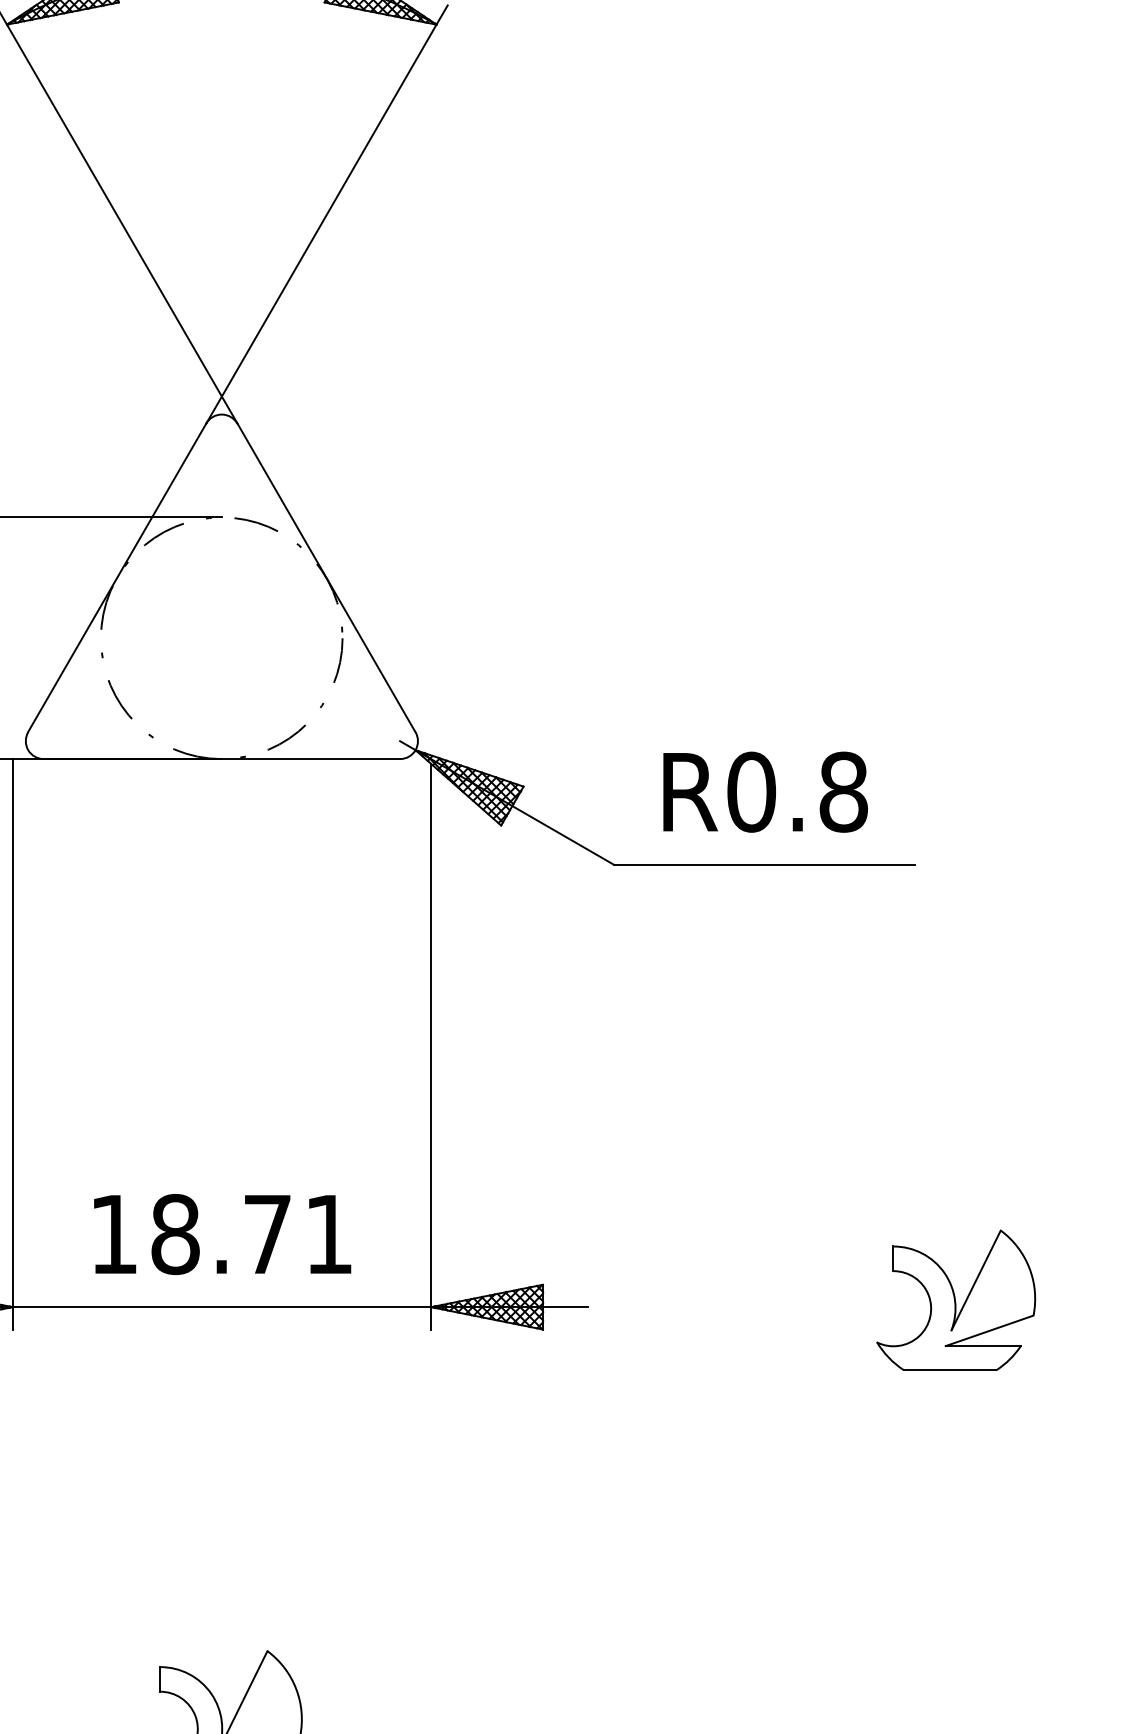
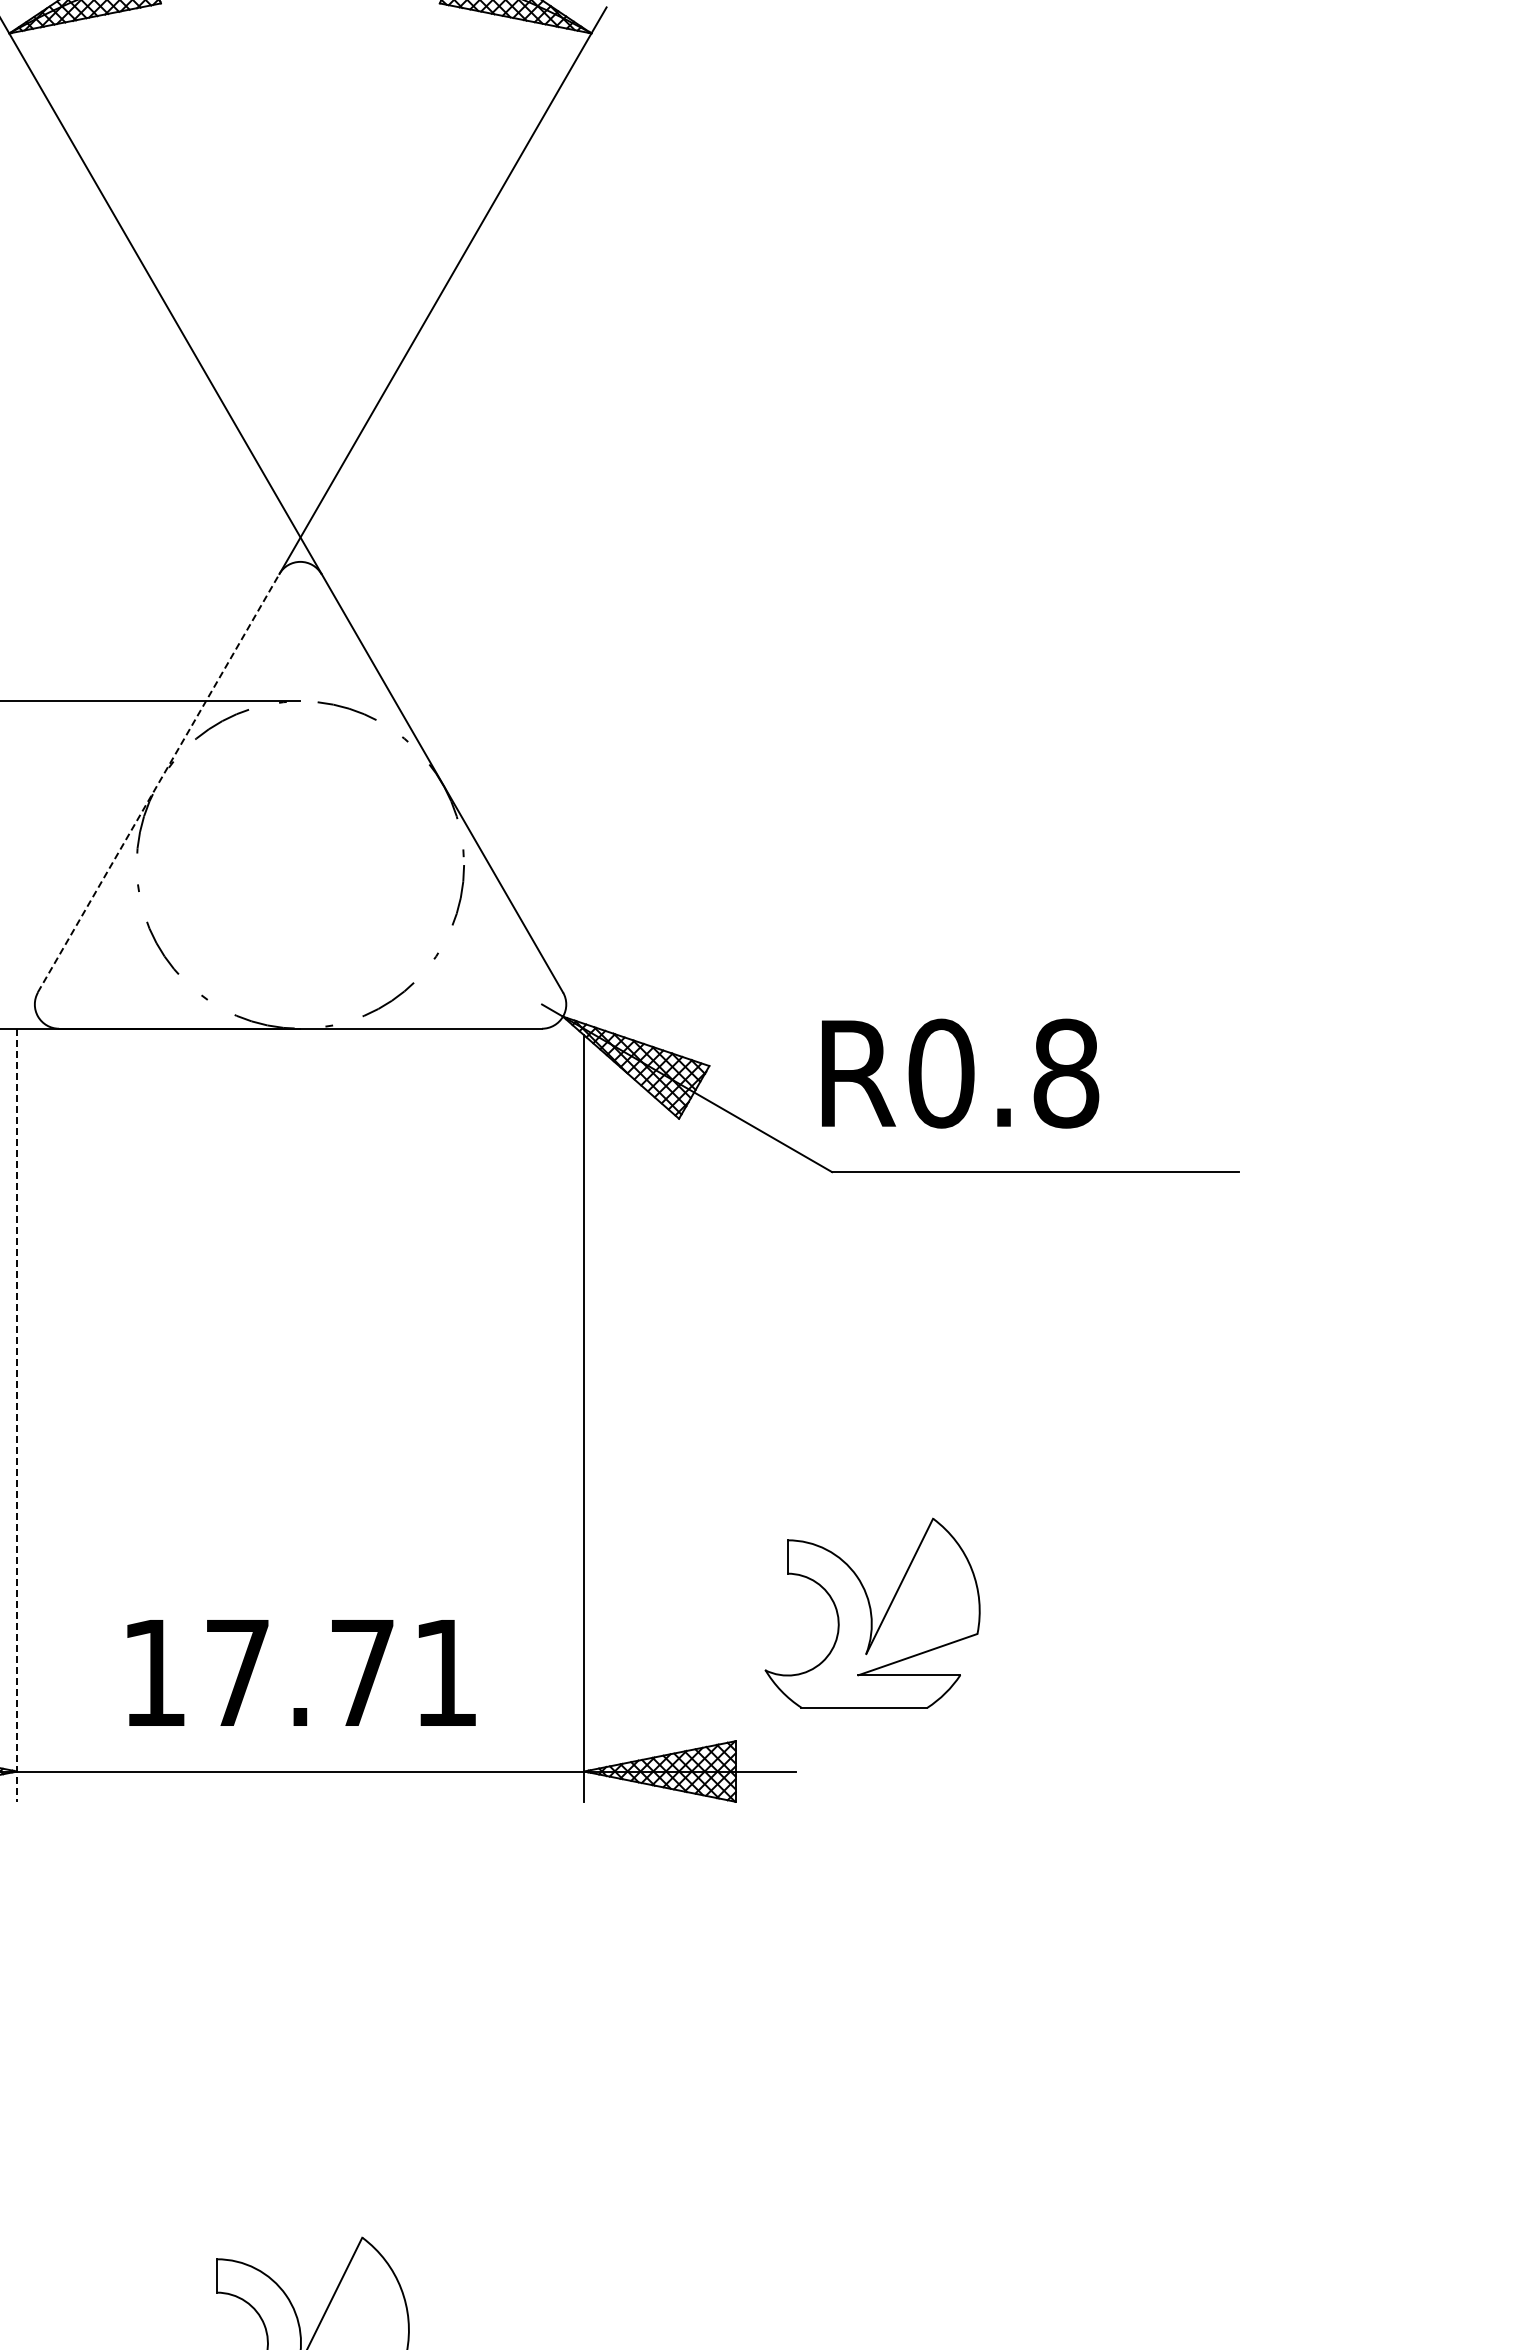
line: (117, 578) -> (158, 783), solid -> dashed
text: (765, 792) -> (960, 1073), moved
line: (12, 1044) -> (16, 1415), solid -> dashed
text: (175, 1234) -> (237, 1672), 18.71 -> 17.71
part: (956, 1299) -> (872, 1612), moved

